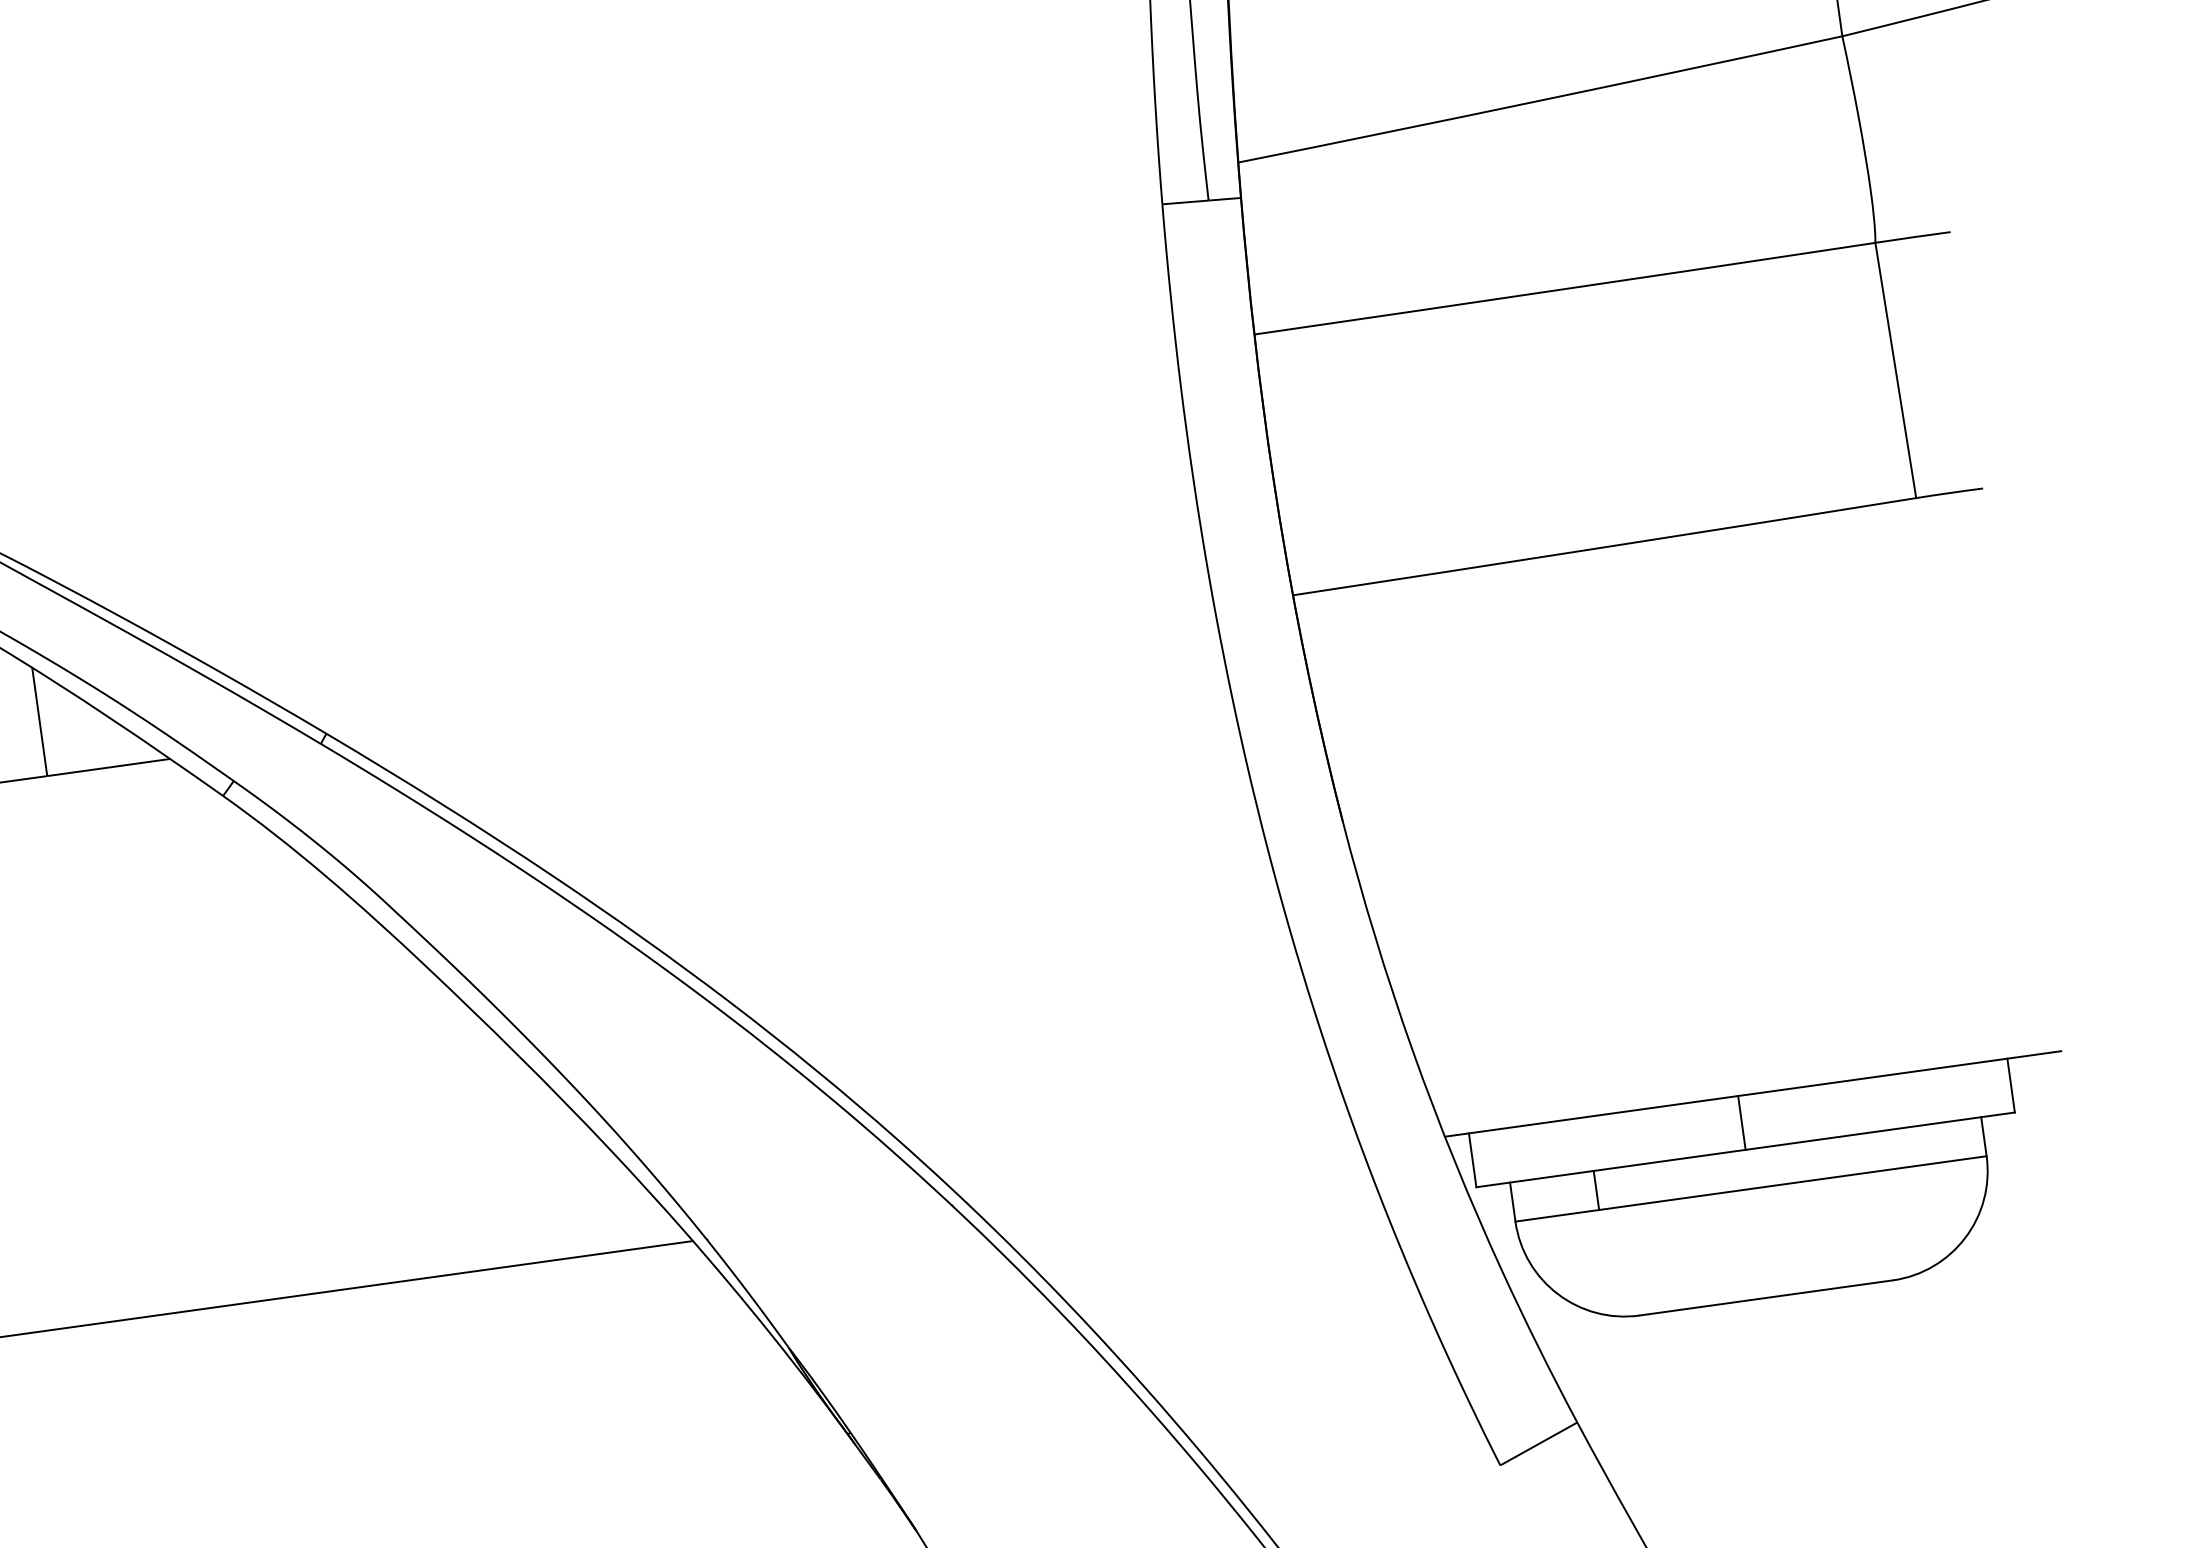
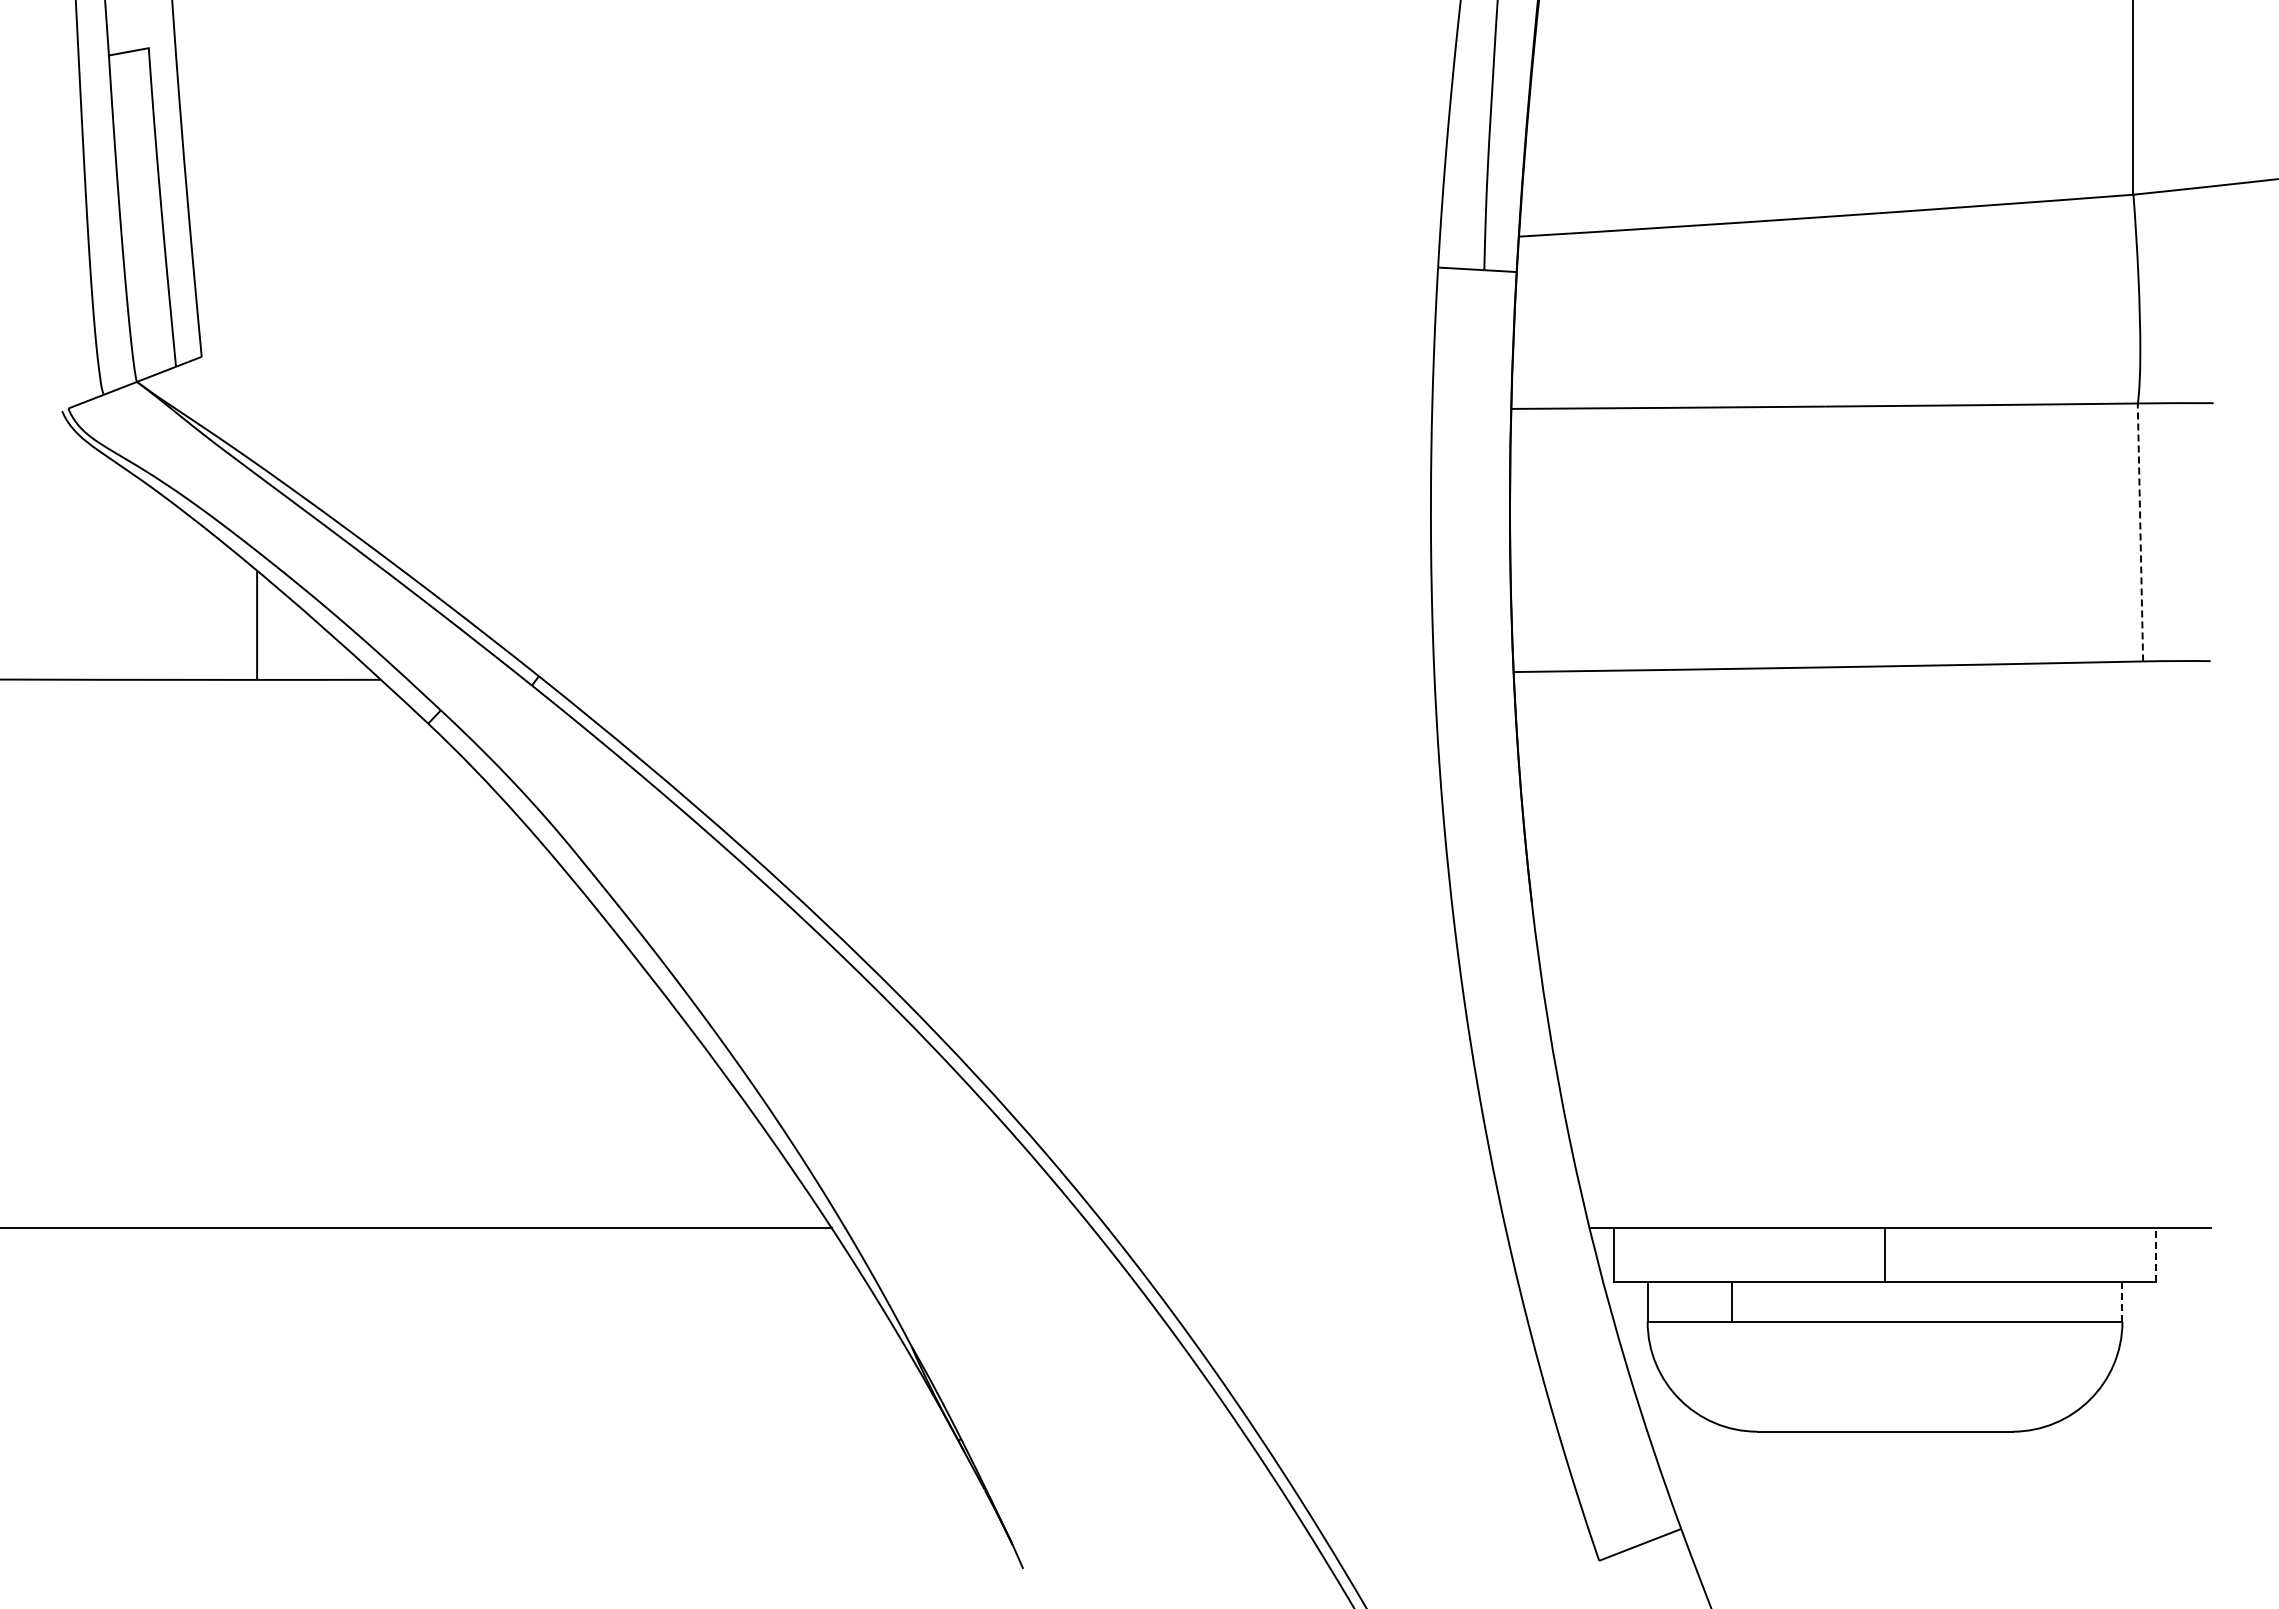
line: (1895, 369) -> (2140, 531), solid -> dashed
line: (2011, 1084) -> (2156, 1254), solid -> dashed
line: (1984, 1137) -> (2122, 1302), solid -> dashed

